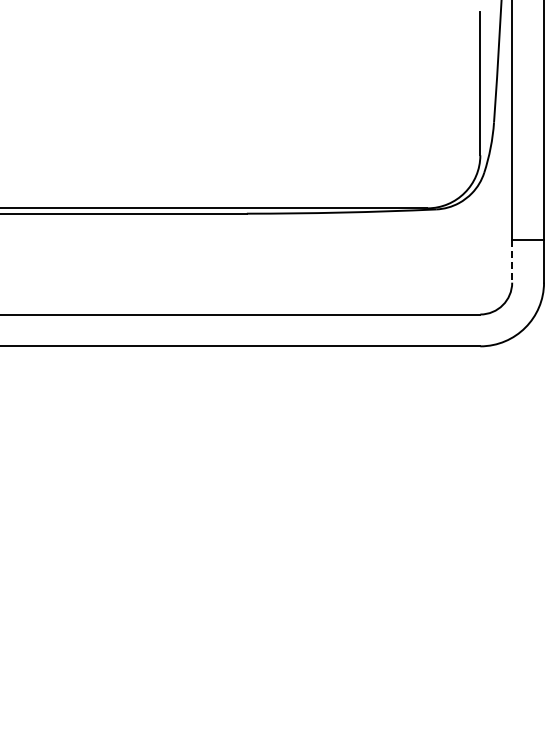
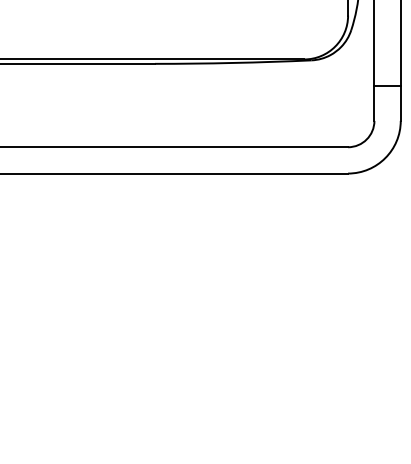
line: (512, 261) -> (374, 103), dashed -> solid

